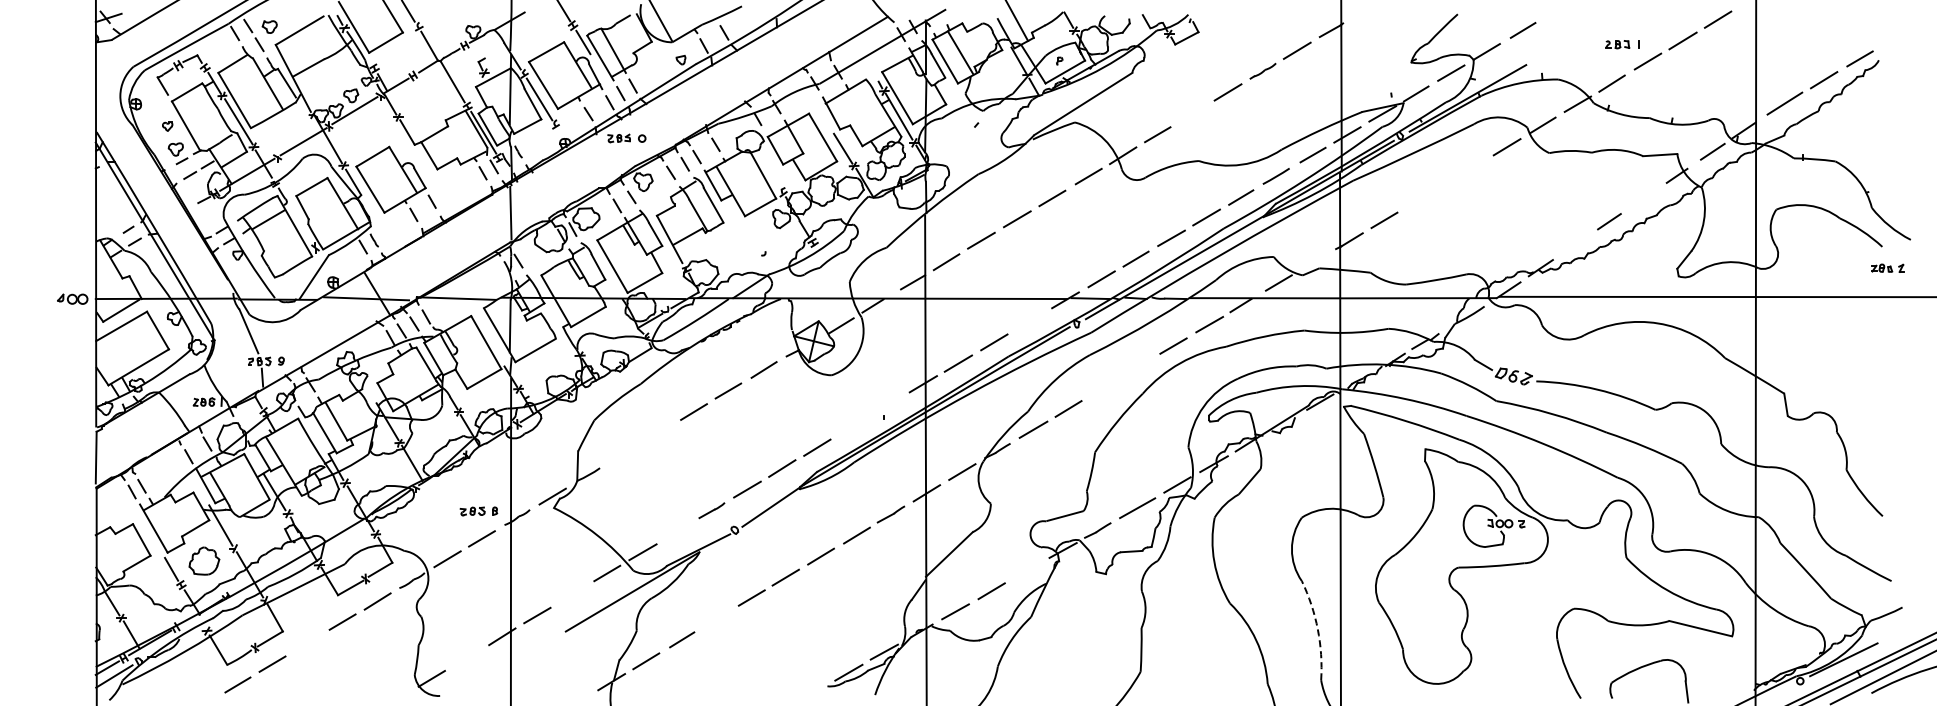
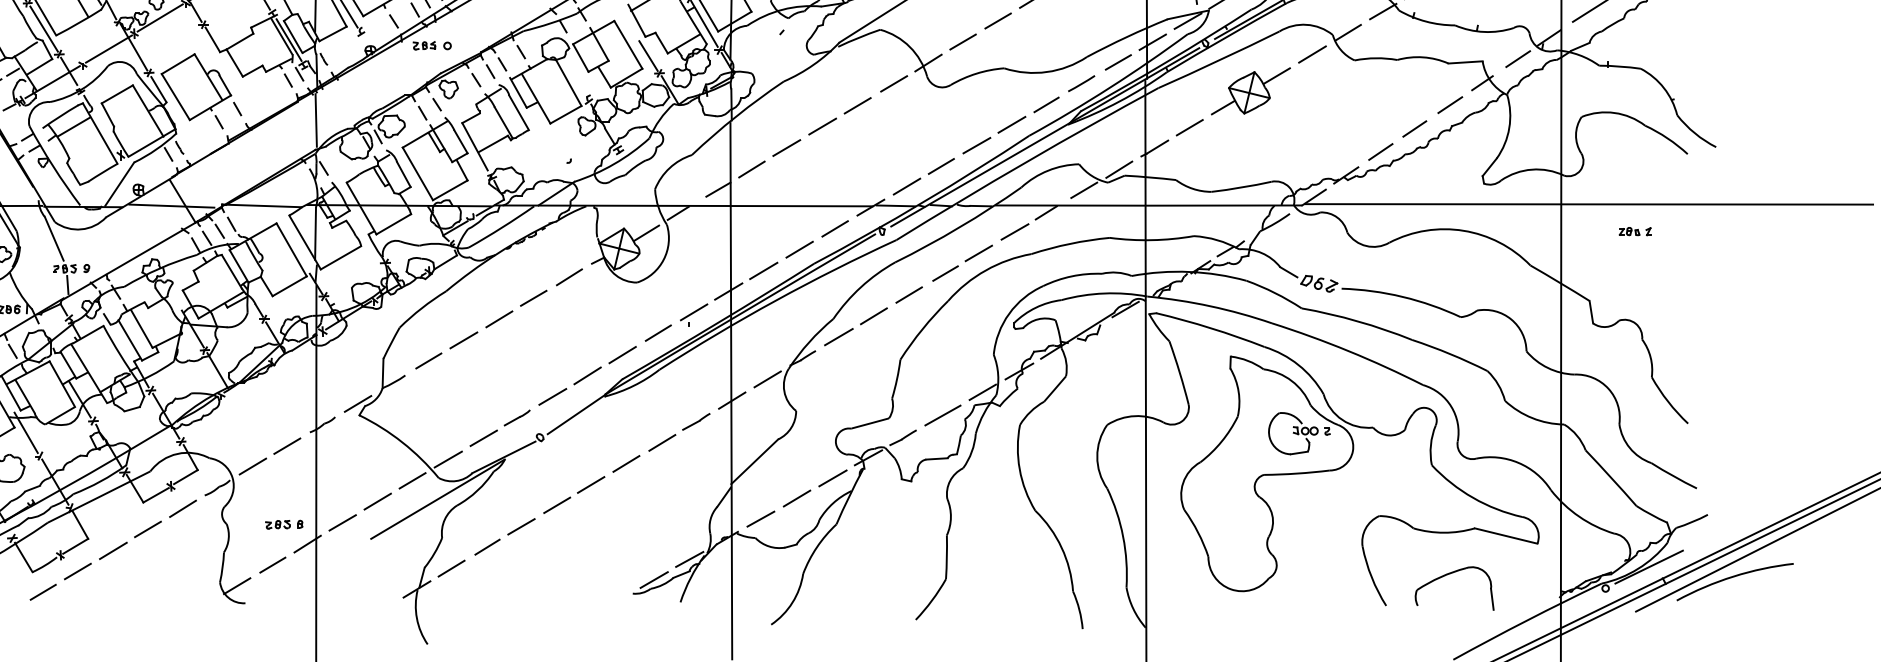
line: (1192, 113) -> (997, 20), added
part: (1445, 184) -> (1250, 91), added
line: (1644, 197) -> (1449, 104), added
line: (1575, 244) -> (1380, 151), added
line: (1313, 262) -> (1118, 169), added
part: (1887, 267) -> (1634, 230), moved
line: (1029, 321) -> (834, 228), added
line: (1139, 366) -> (944, 273), added
line: (1103, 387) -> (908, 294), added
line: (888, 404) -> (693, 311), added
line: (852, 425) -> (657, 332), added
line: (658, 432) -> (463, 339), added
line: (623, 453) -> (428, 360), added
part: (478, 511) -> (283, 524), moved
line: (678, 530) -> (483, 437), added
line: (1027, 570) -> (832, 477), added
line: (572, 594) -> (377, 501), added
line: (716, 619) -> (521, 526), added
arc: (1317, 629) -> (1122, 536), dashed -> solid
line: (307, 643) -> (112, 550), added
line: (467, 657) -> (272, 564), added

